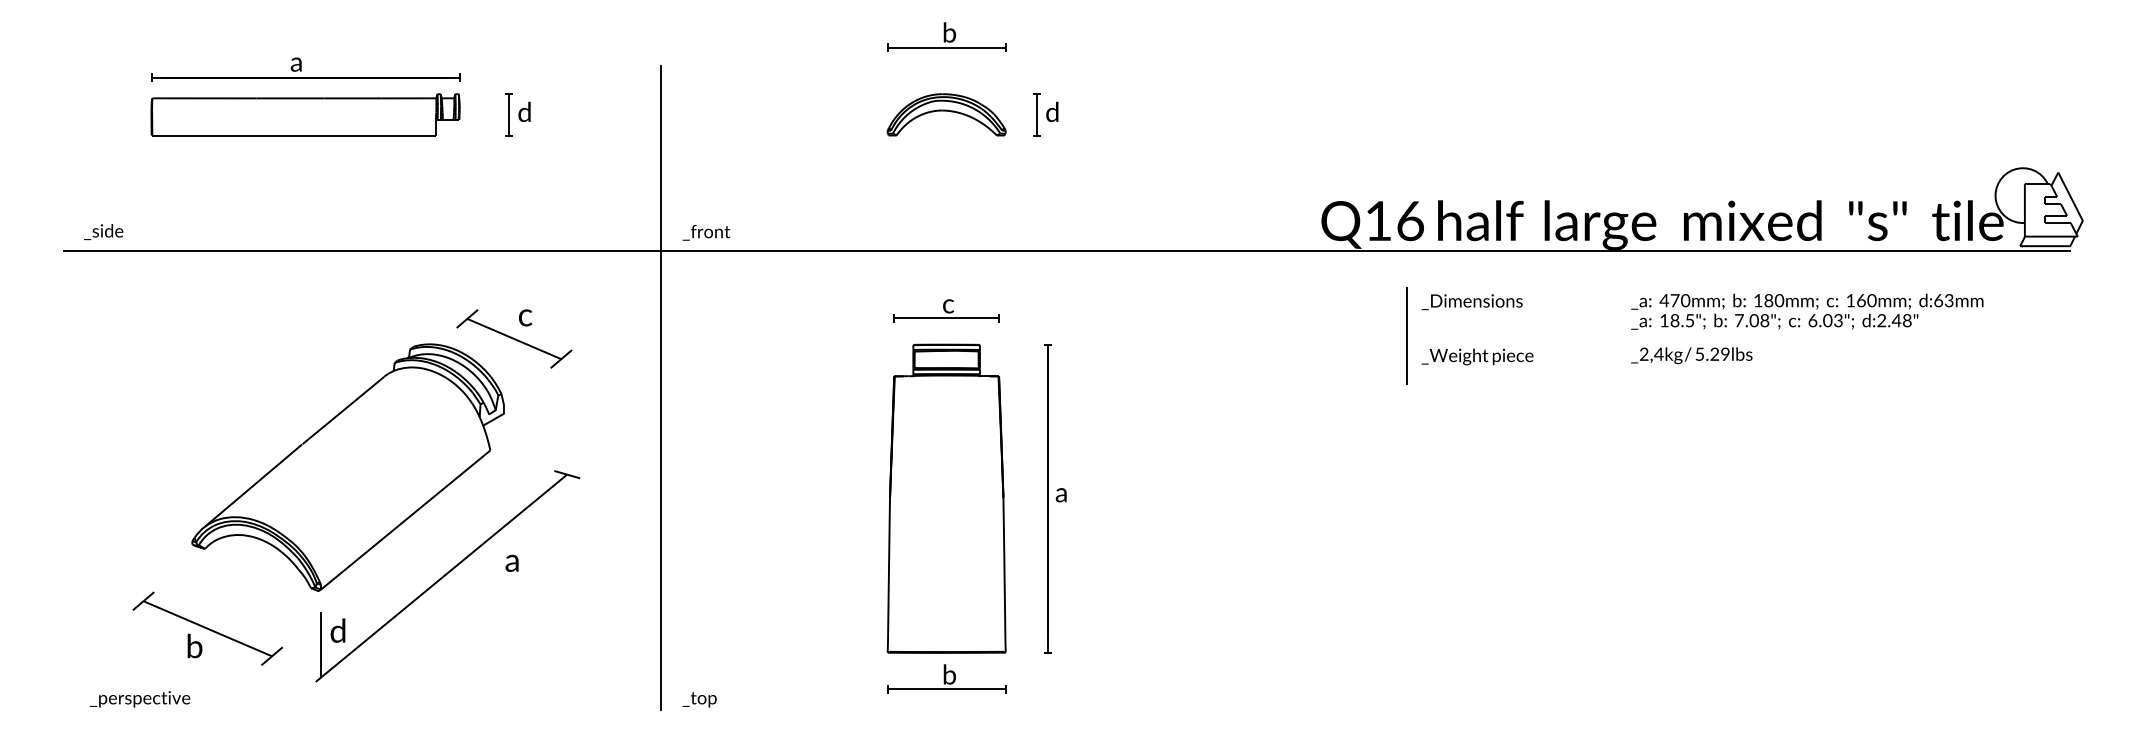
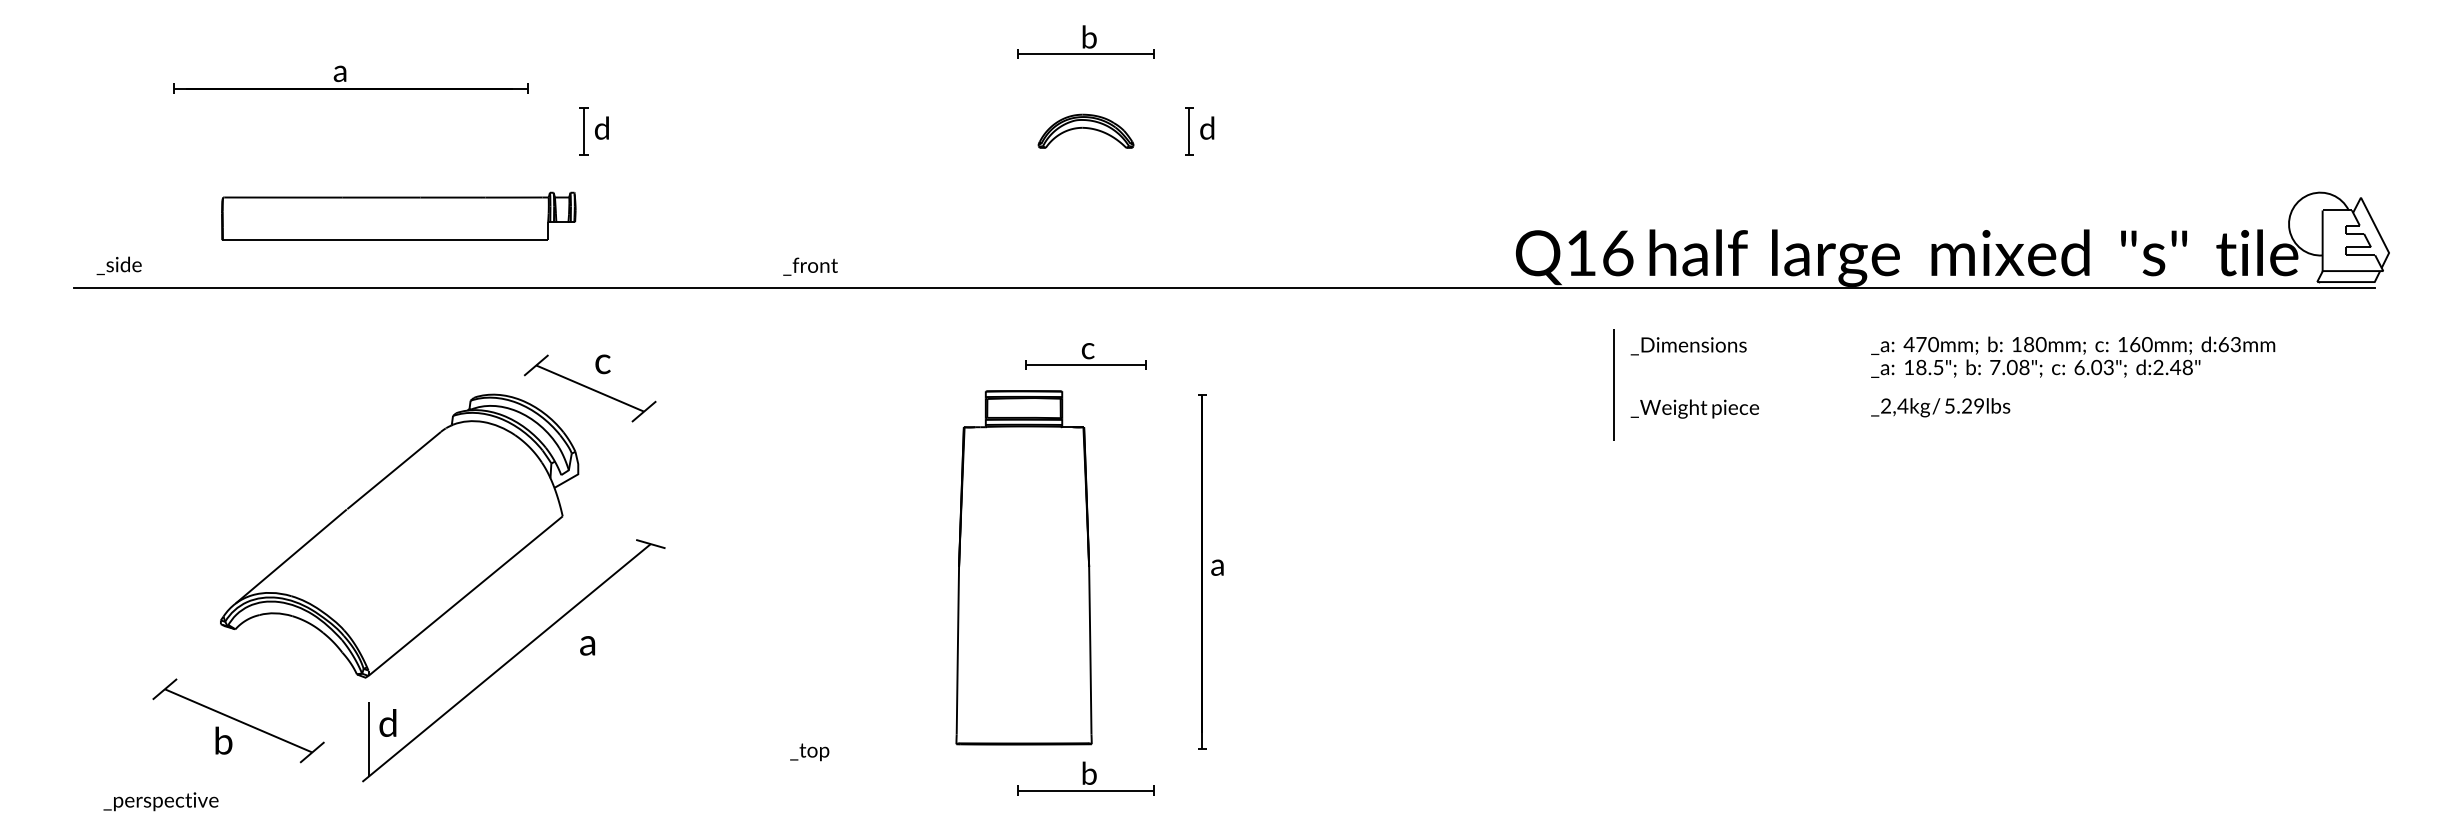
part: (305, 114) -> (398, 215), moved
part: (946, 114) -> (1085, 130), size x0.7
line: (660, 387) -> (757, 444), removed
part: (946, 498) -> (1023, 567), moved
text: (699, 699) -> (809, 752), moved

